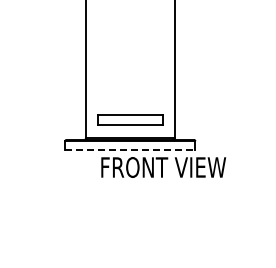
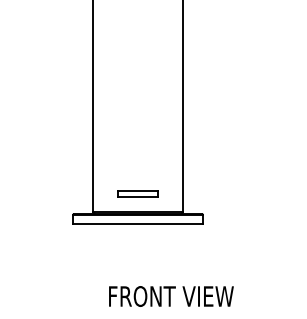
part: (129, 119) -> (137, 193), size x0.62
line: (130, 150) -> (138, 224), dashed -> solid
text: (163, 167) -> (171, 296), moved

